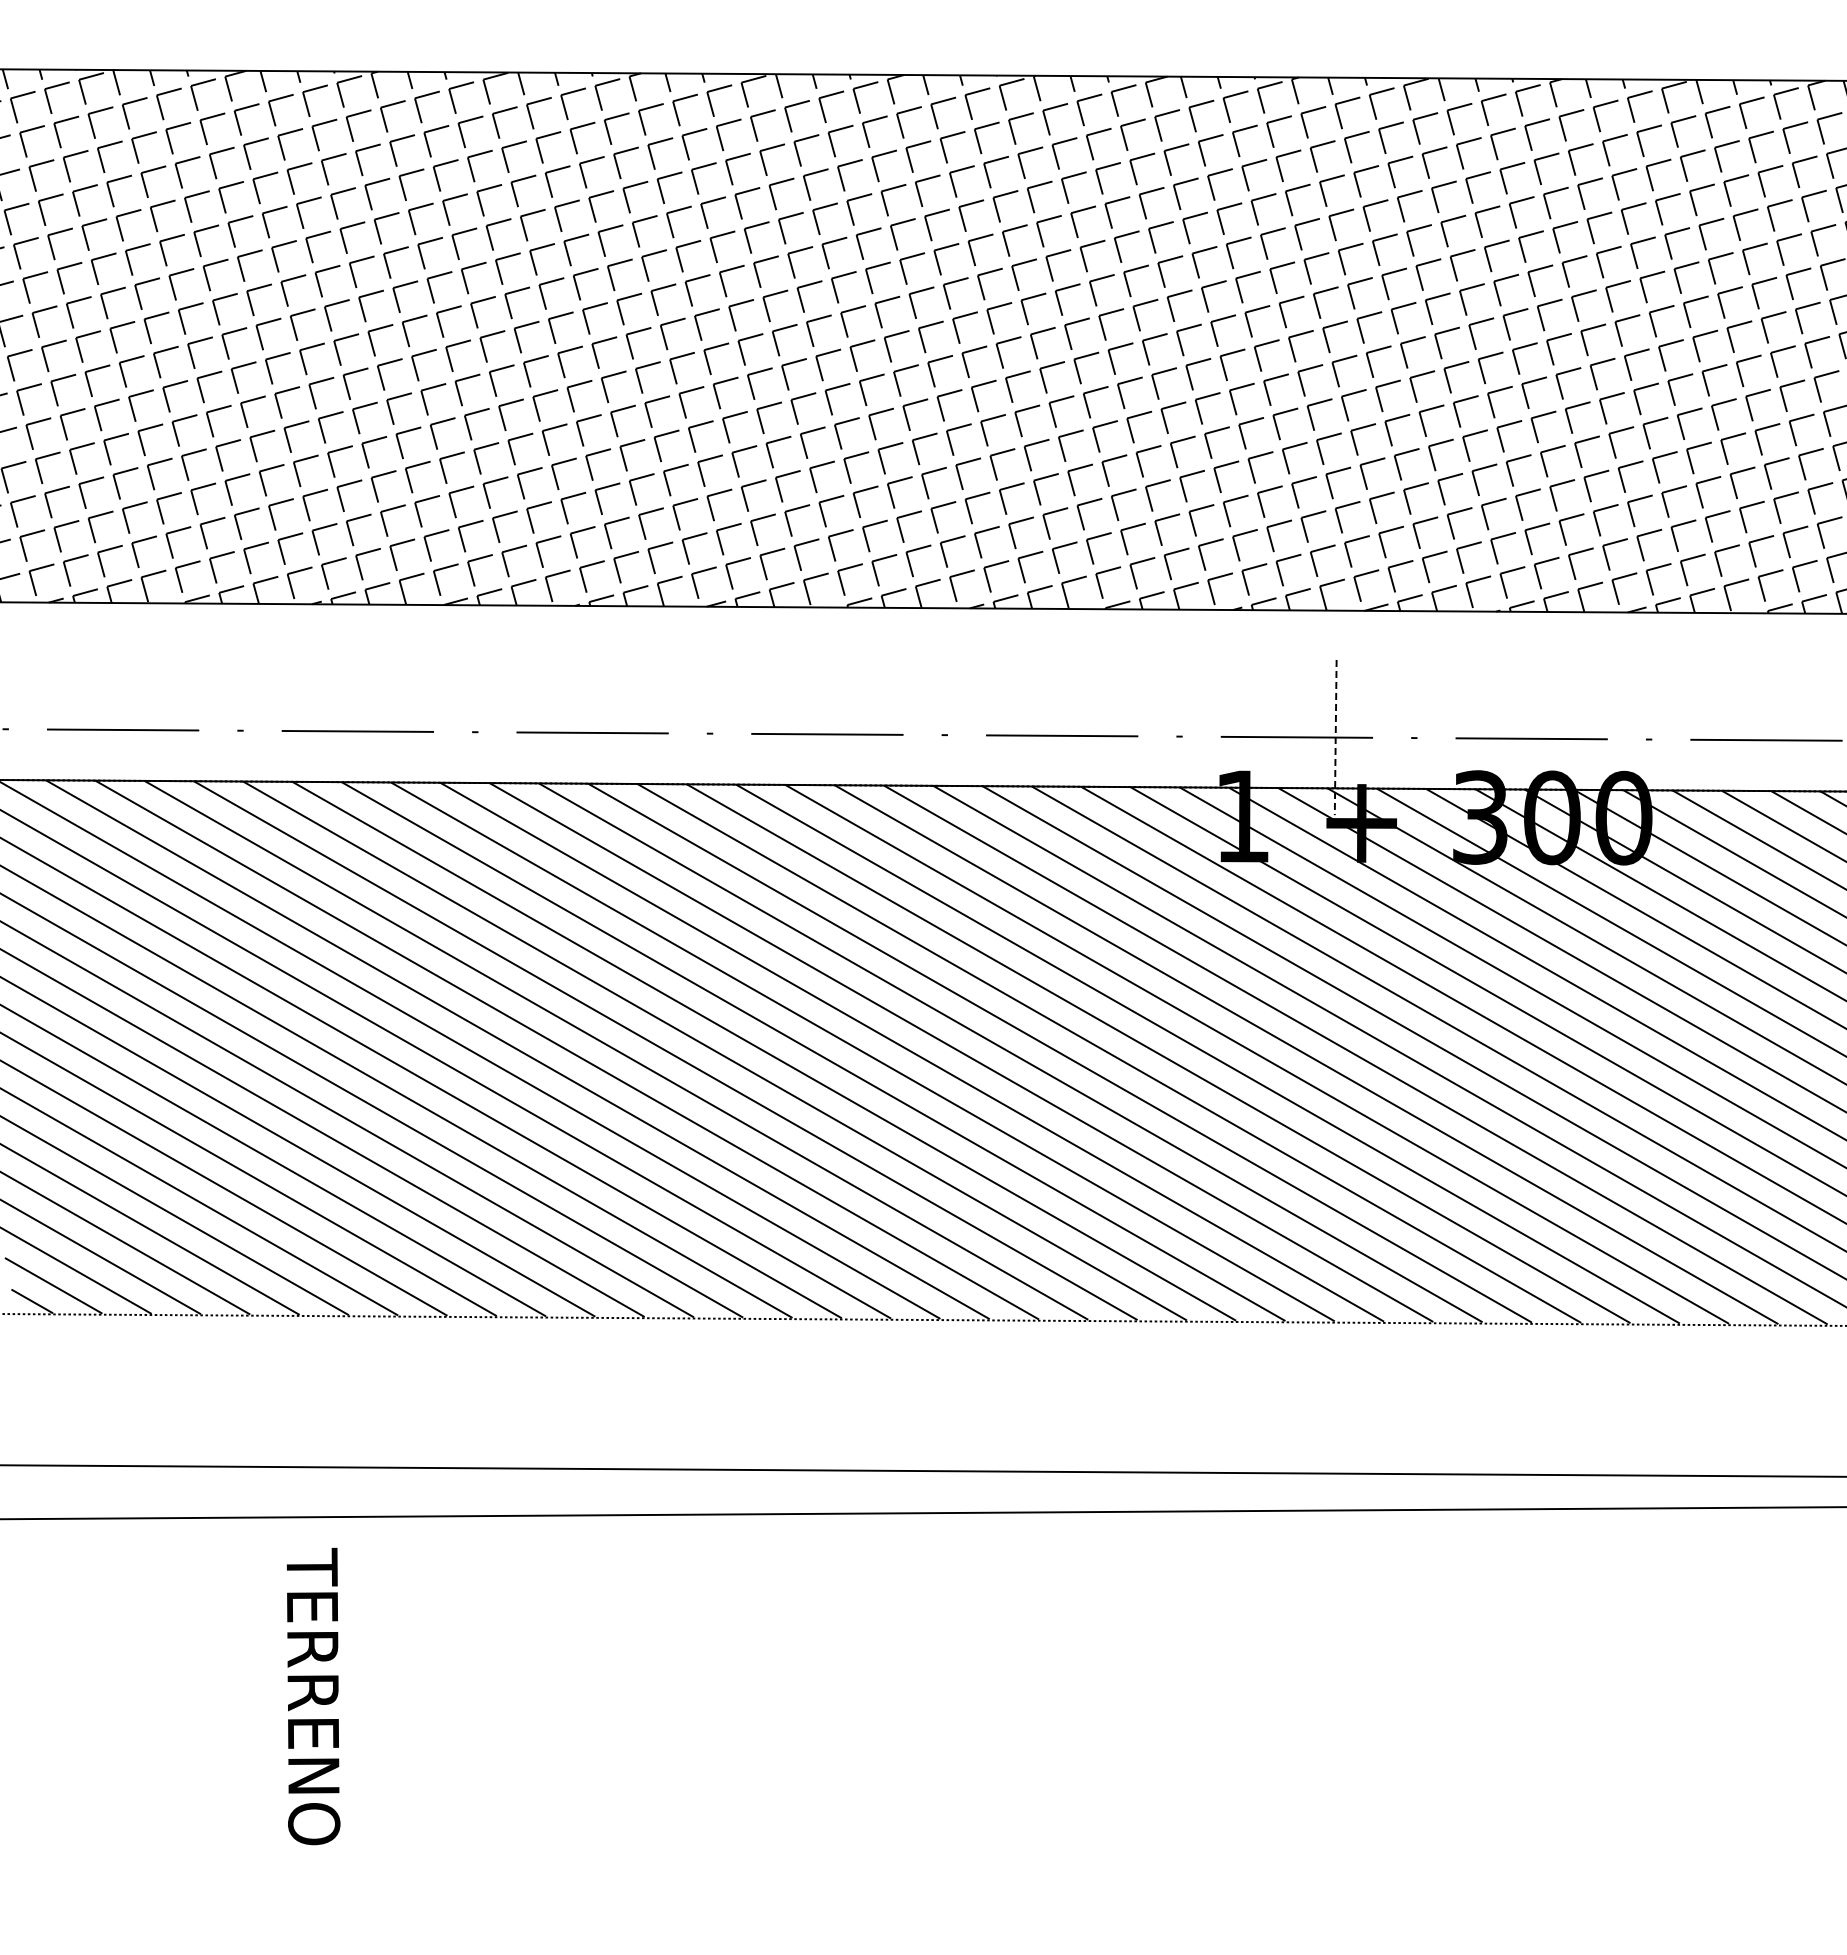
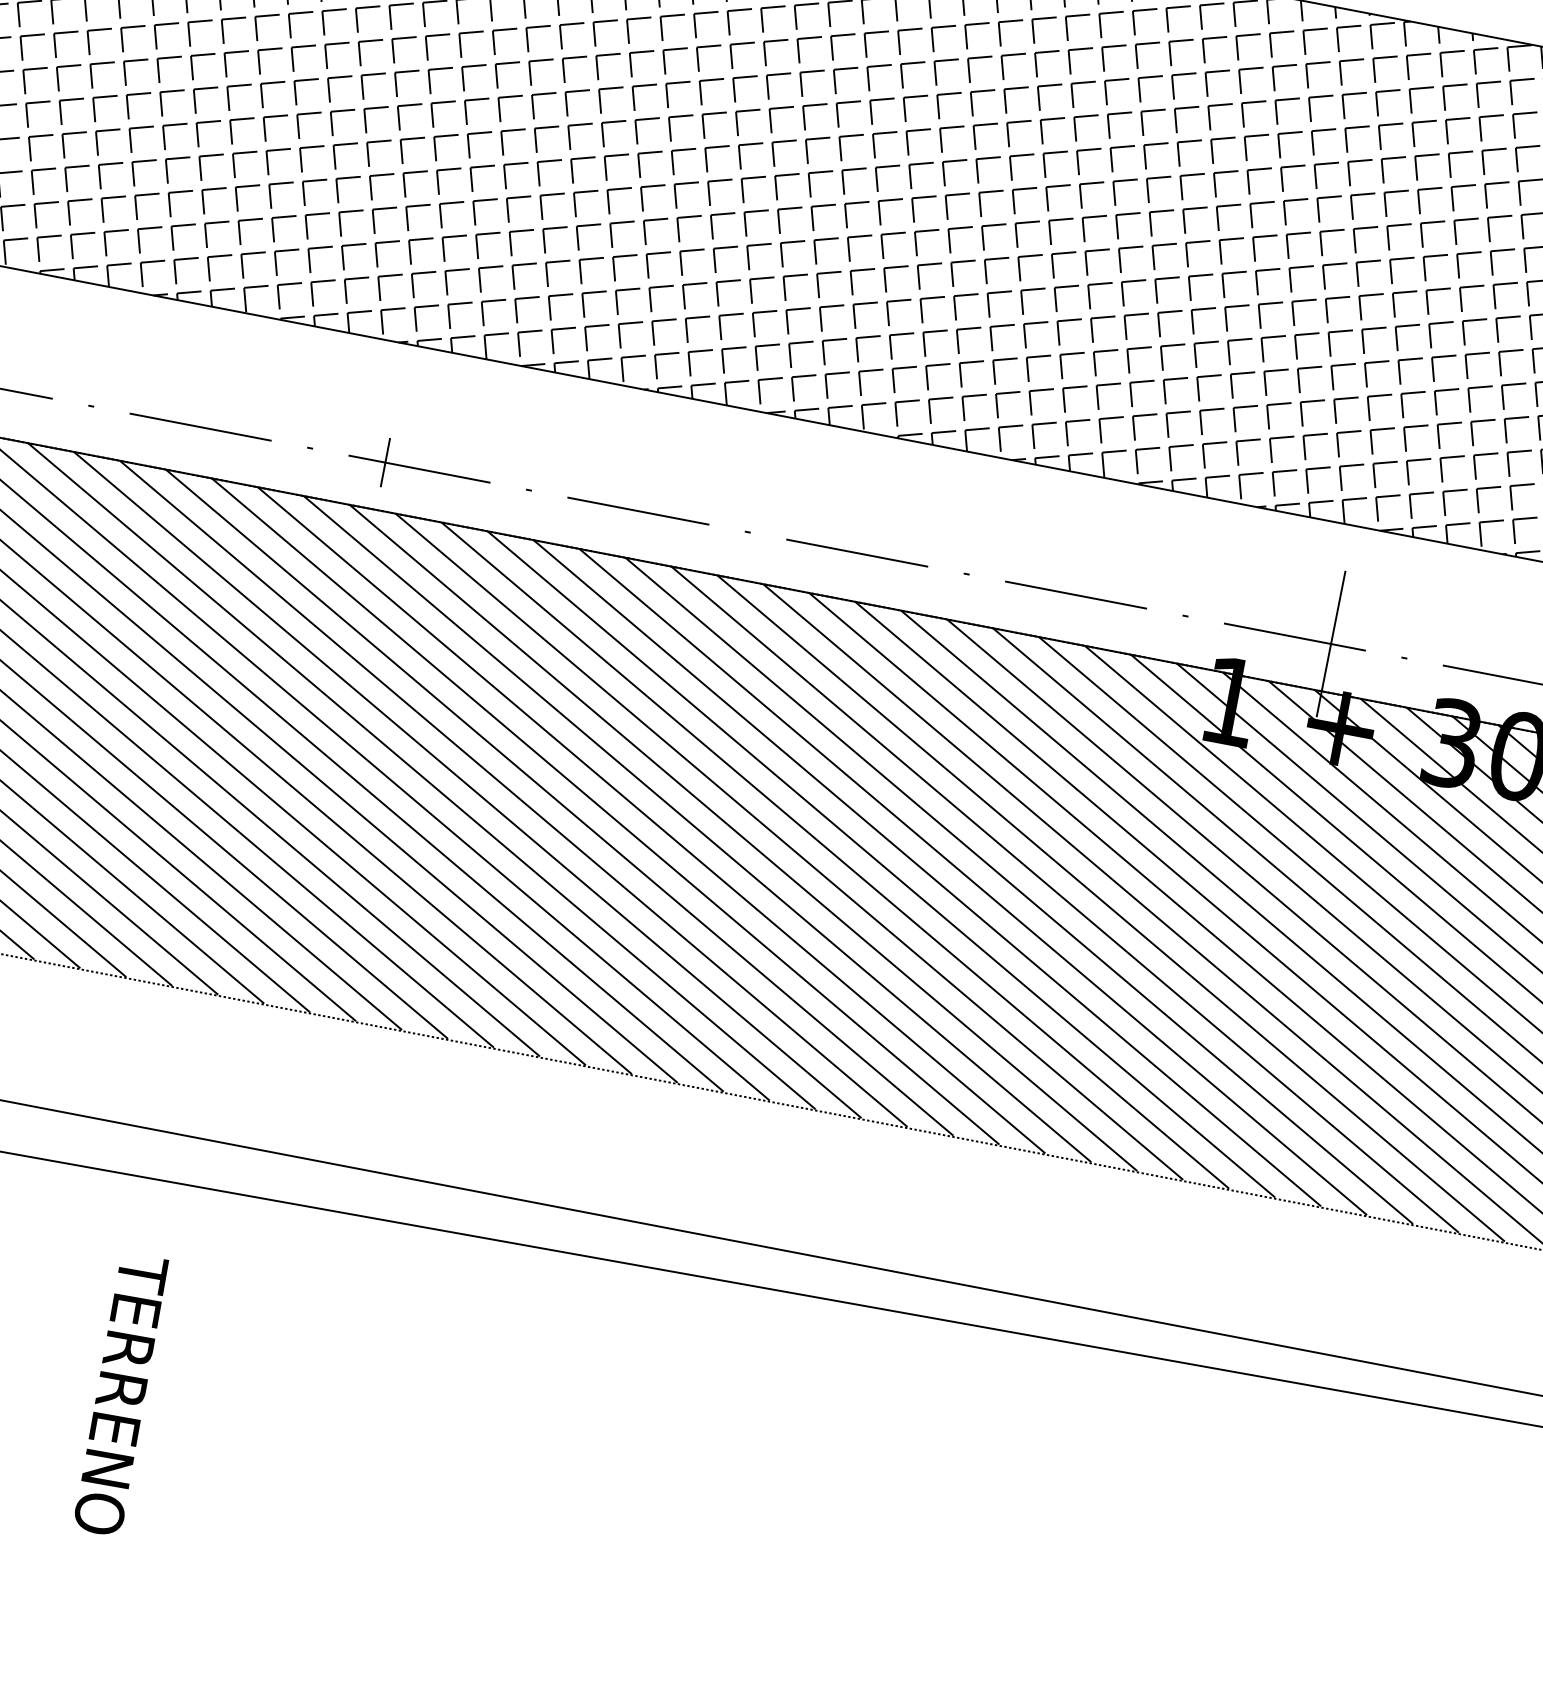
line: (321, 730) -> (385, 461), added
line: (1335, 737) -> (1330, 643), dashed -> solid
text: (313, 1696) -> (121, 1394), moved

